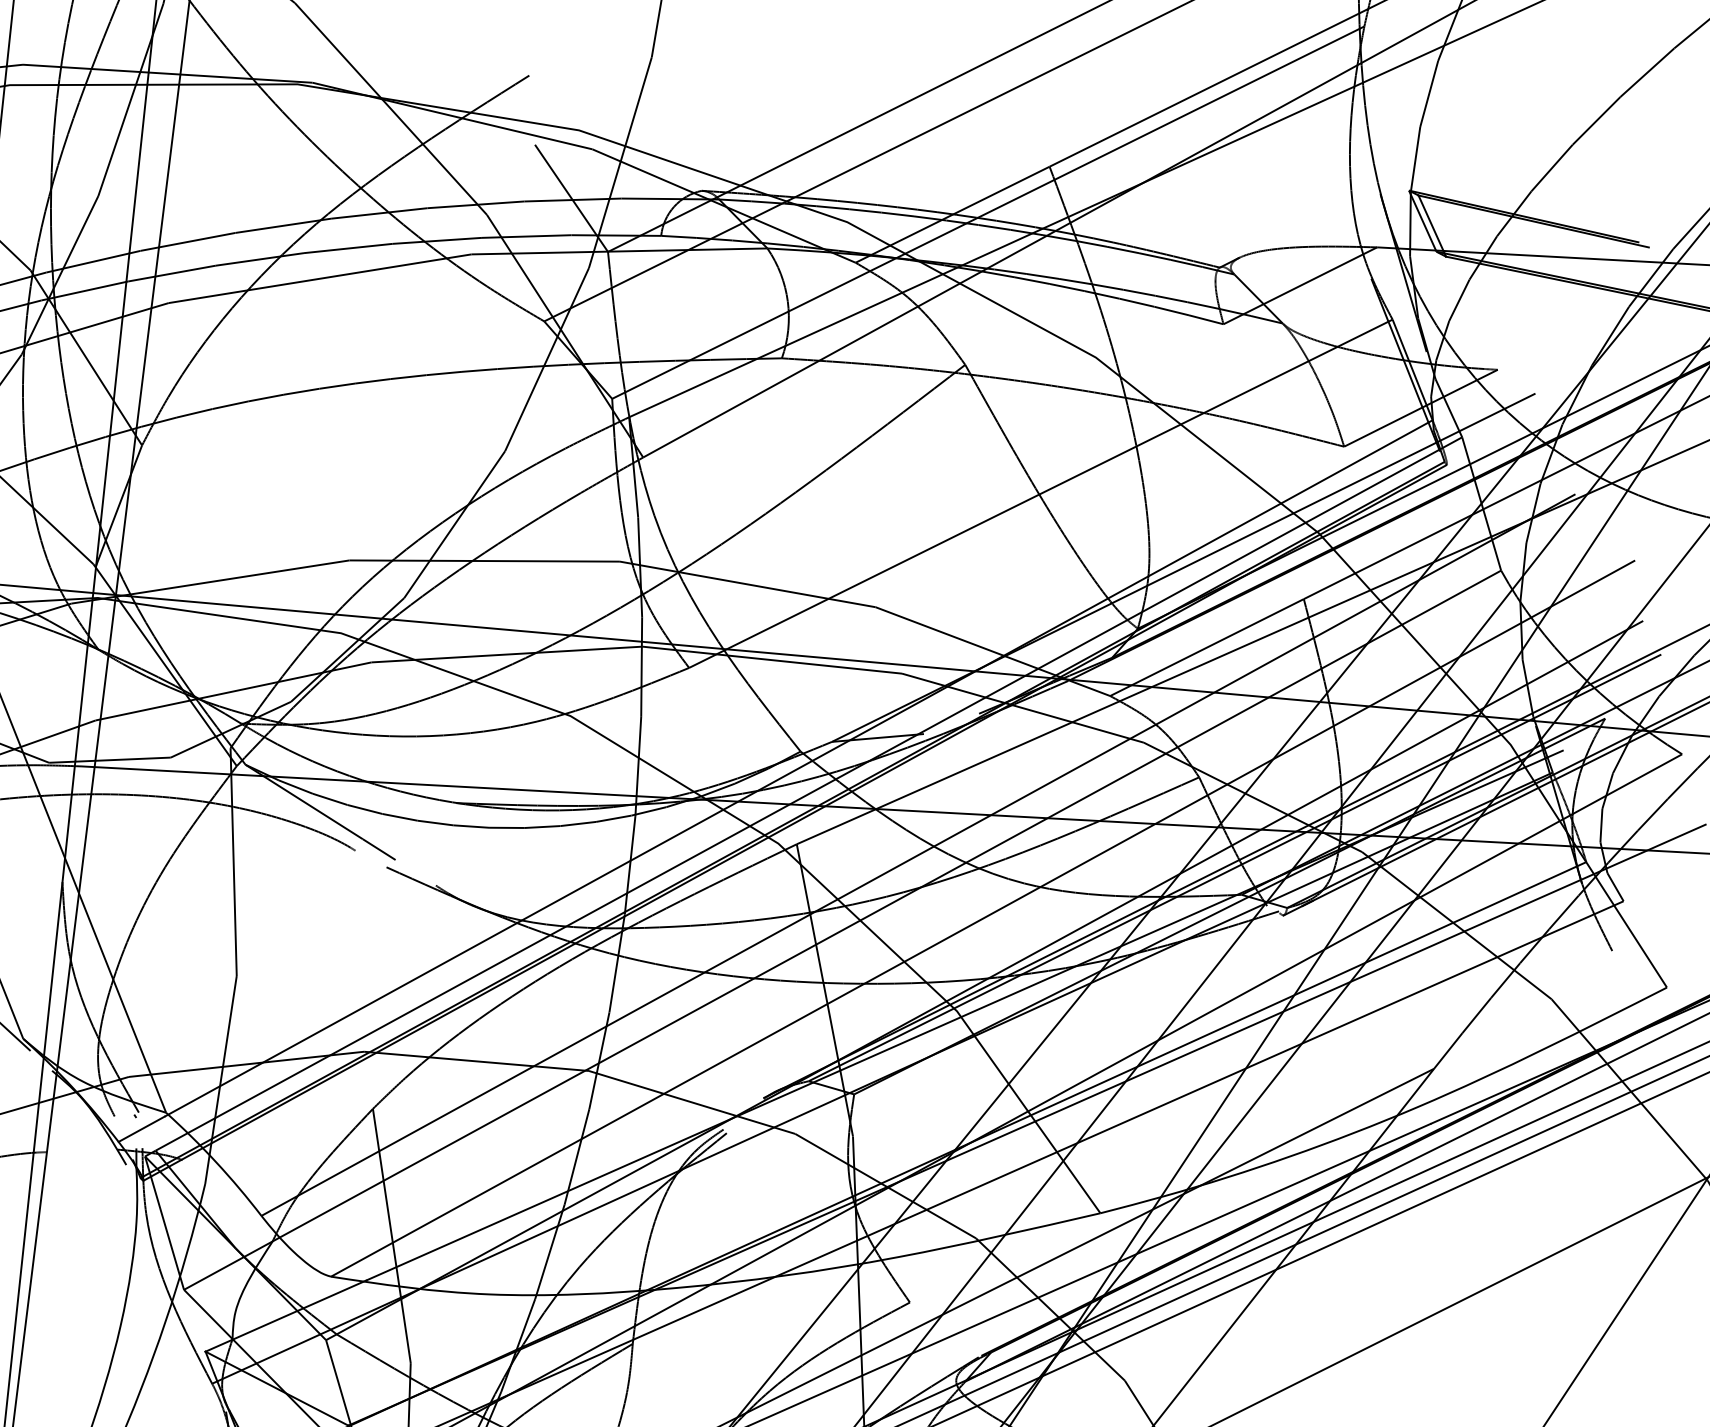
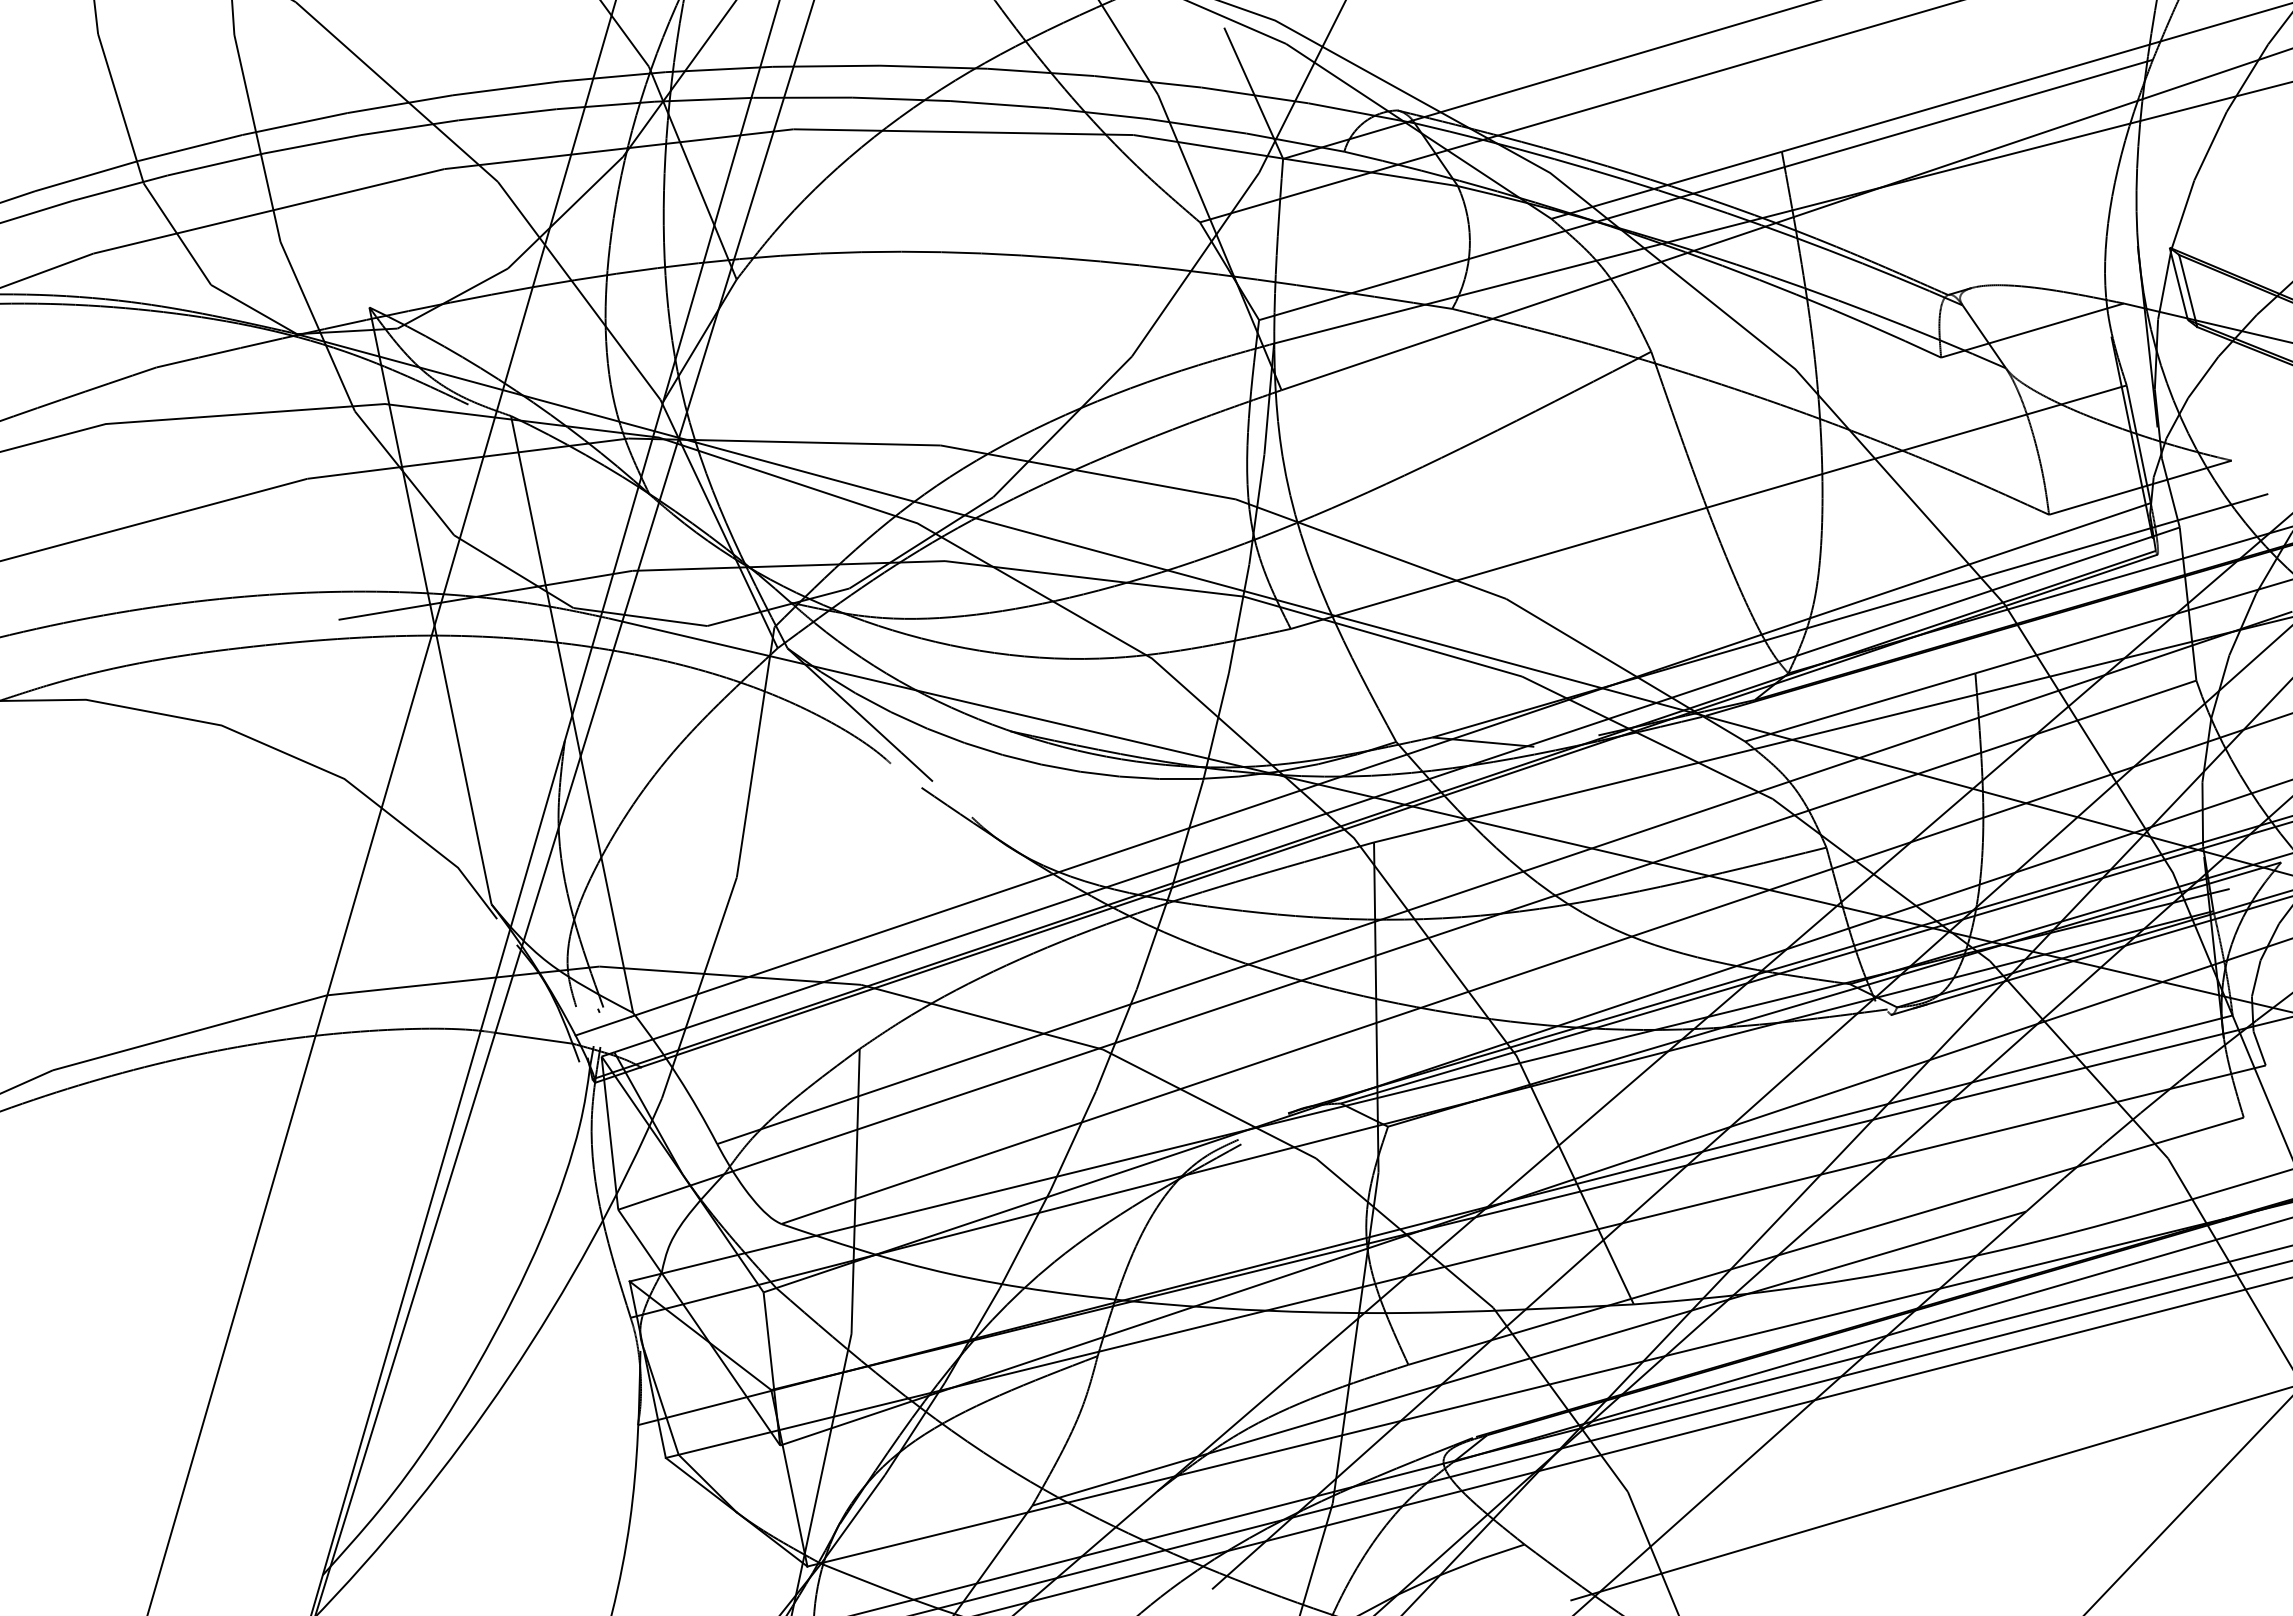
line: (1260, 1126) -> (1825, 1240), added
line: (81, 1150) -> (533, 1037), added

